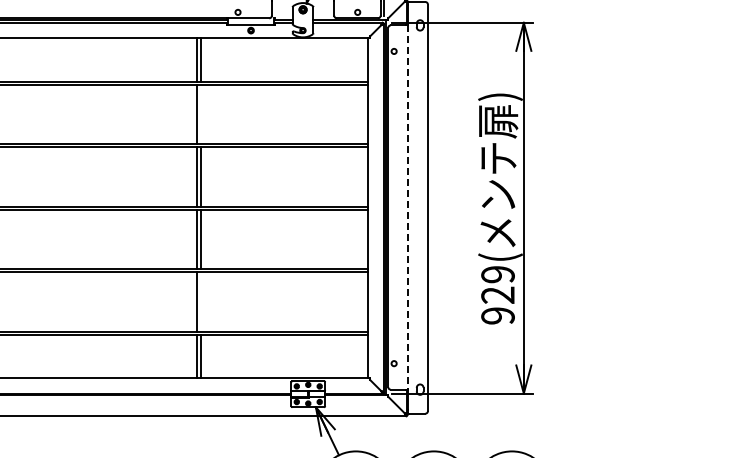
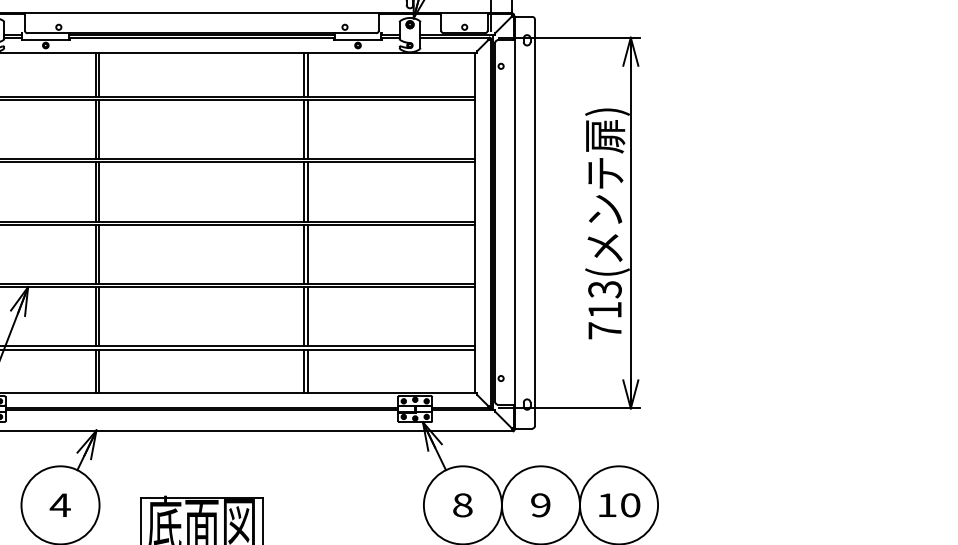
line: (200, 114) -> (307, 129), added
line: (407, 207) -> (514, 222), dashed -> solid
text: (497, 295) -> (604, 310), 929( -> 713(
line: (200, 301) -> (307, 316), added

